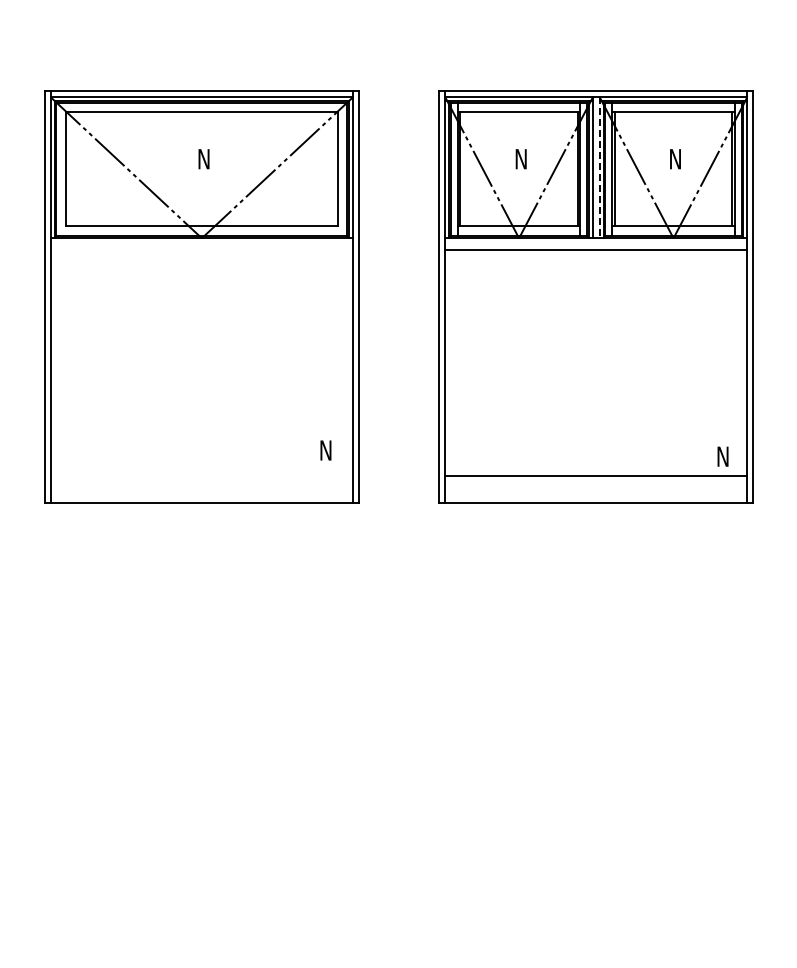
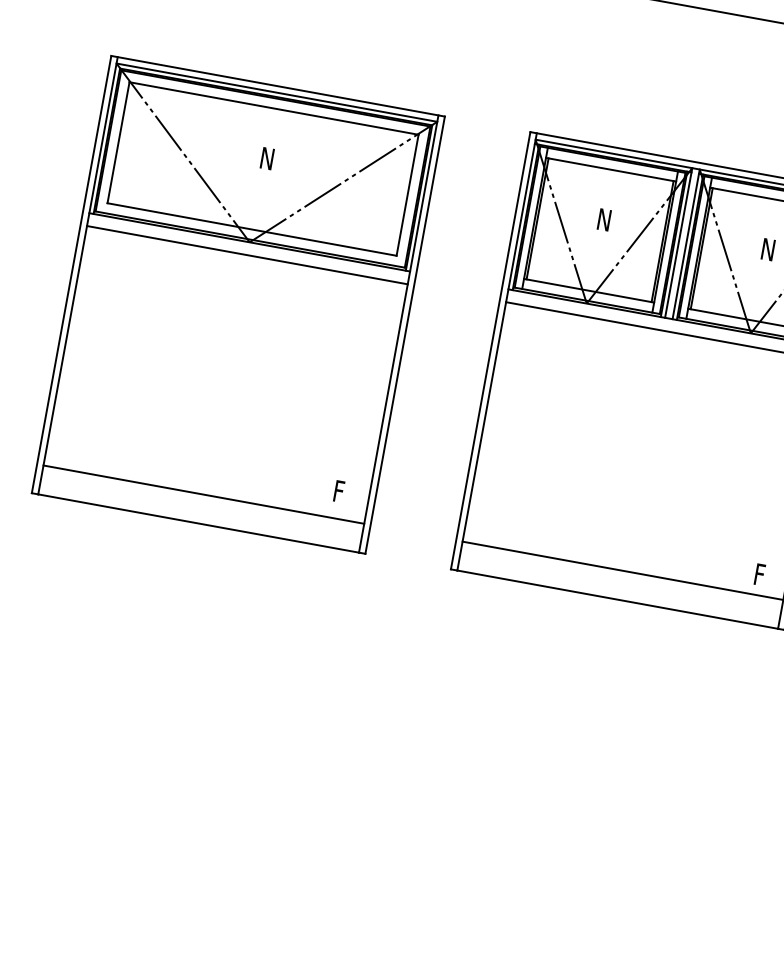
line: (599, 168) -> (685, 244), dashed -> solid
line: (201, 250) -> (246, 255), added
text: (325, 450) -> (340, 491), N -> F
text: (722, 456) -> (760, 574), N -> F
line: (201, 475) -> (203, 494), added

